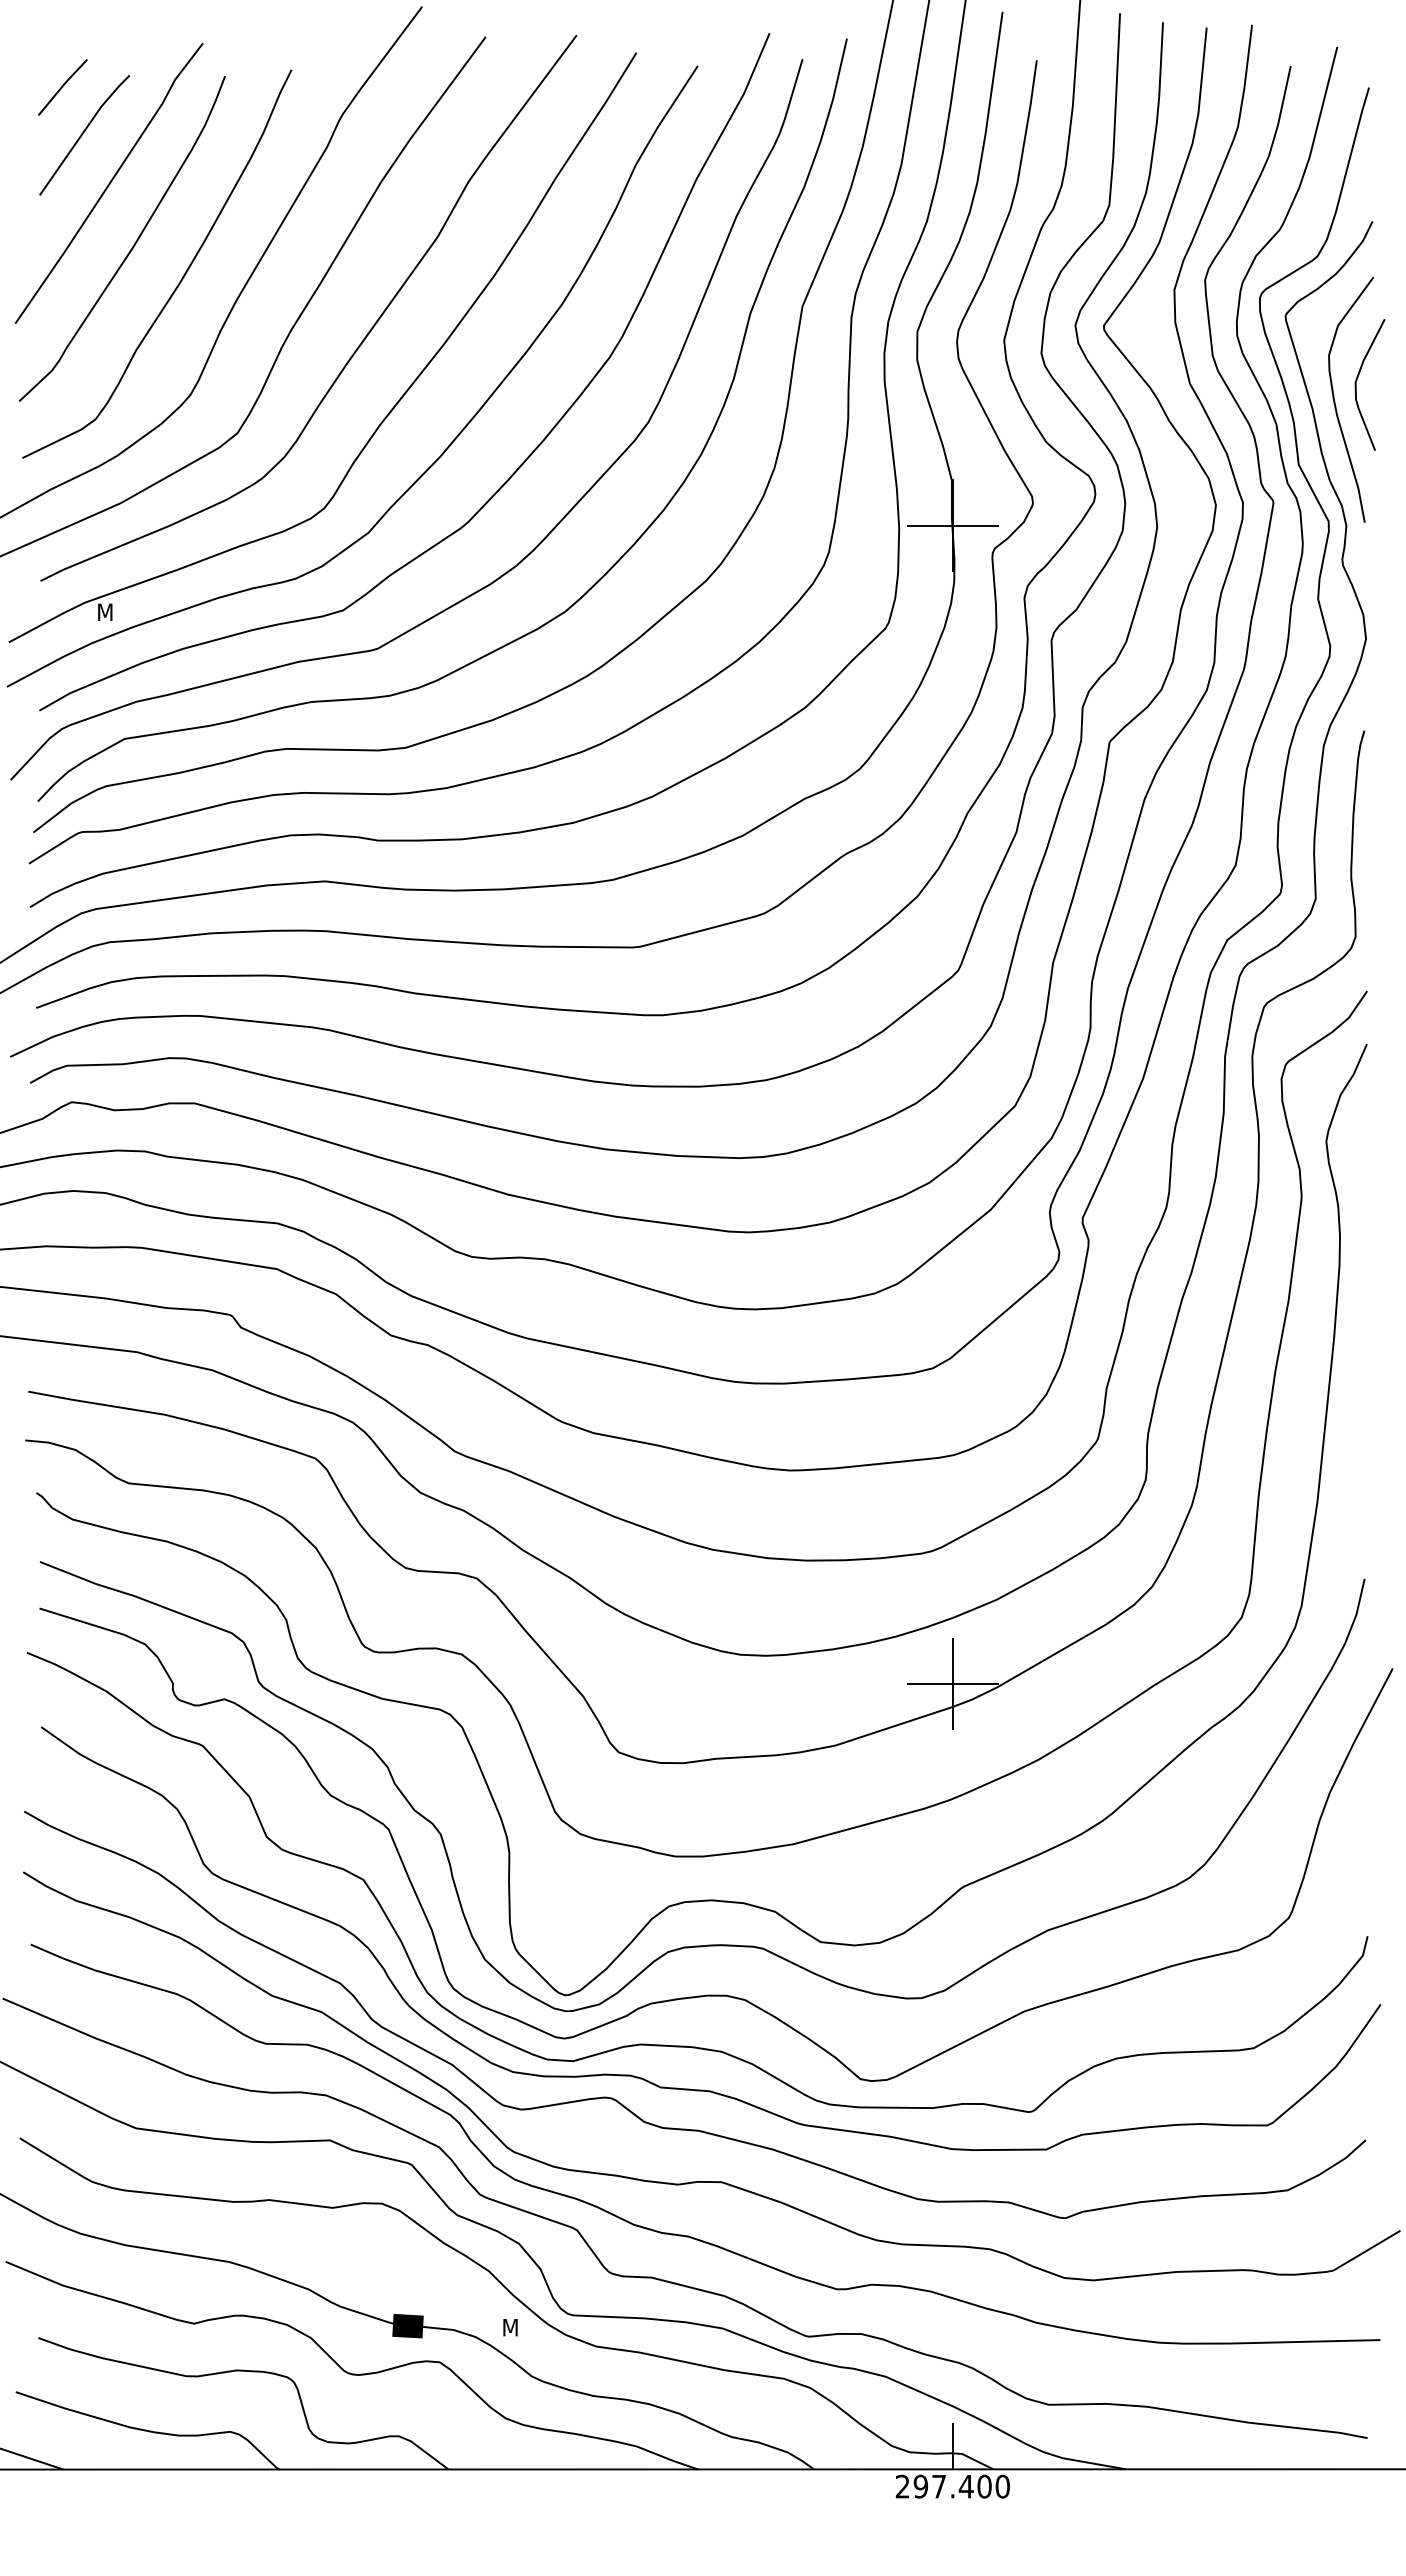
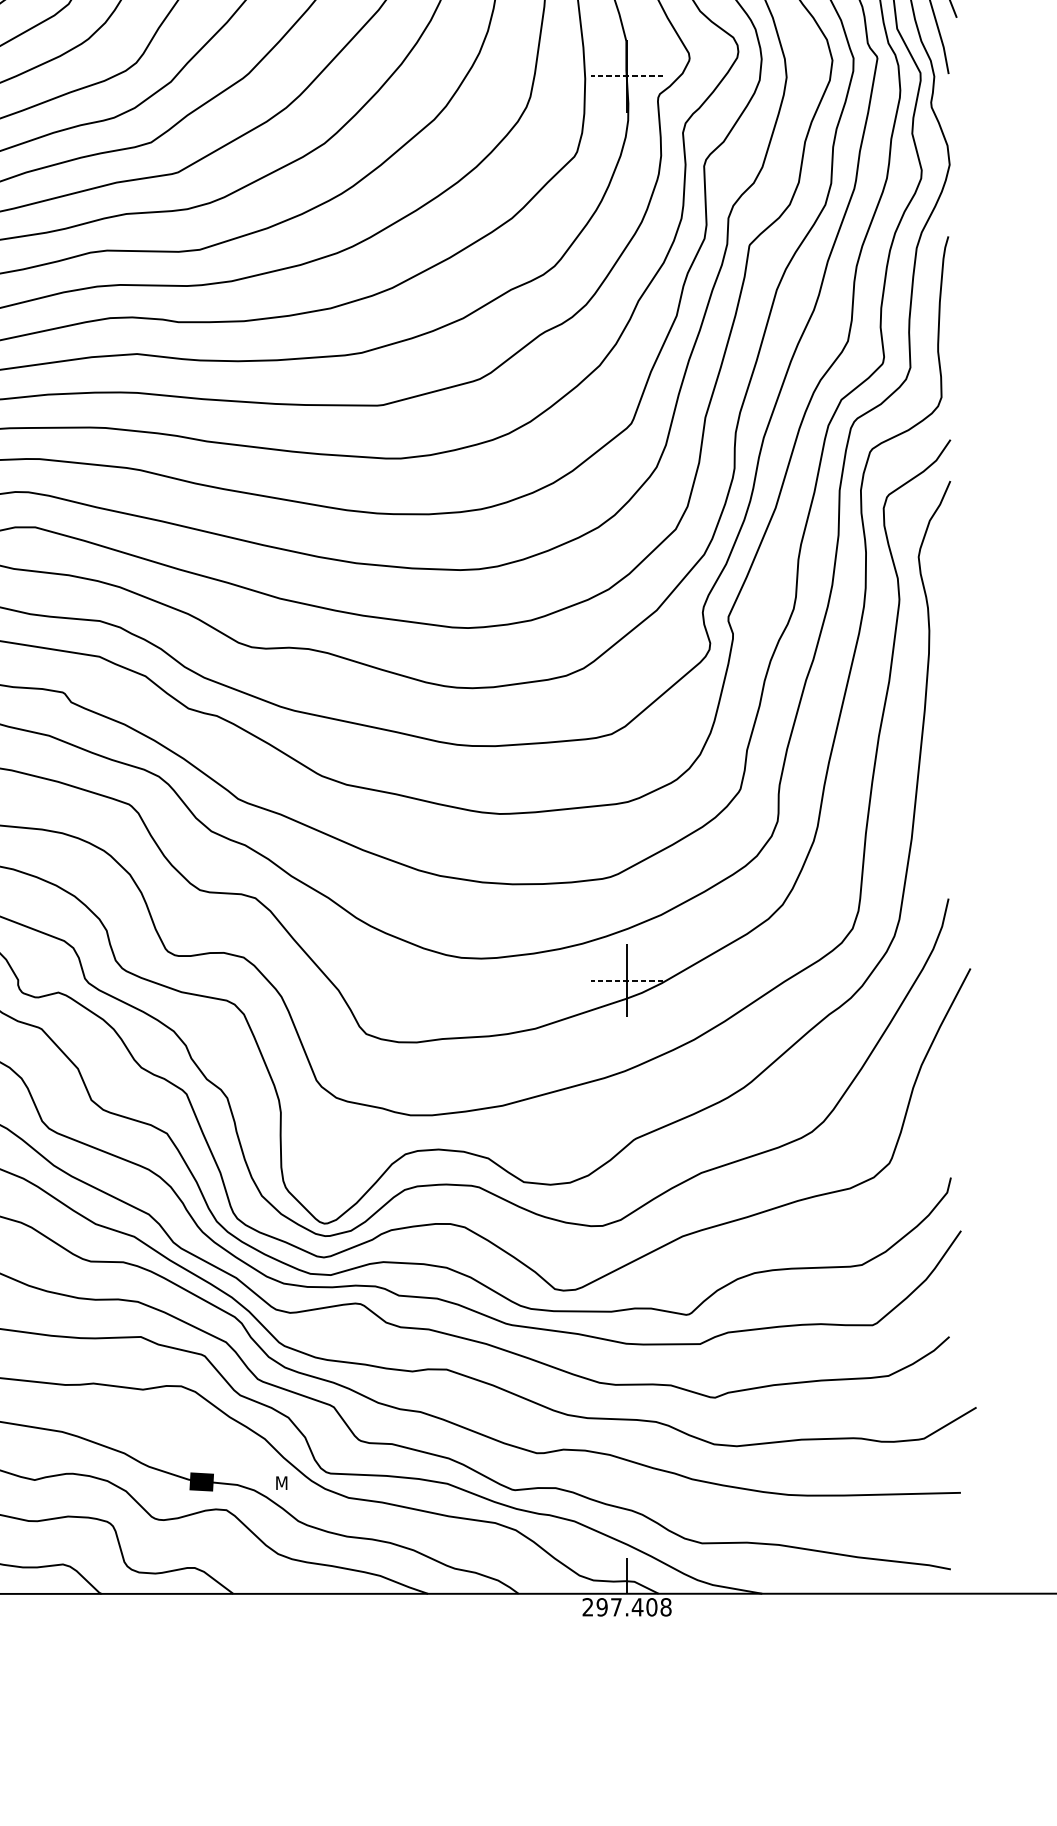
line: (952, 525) -> (626, 76), solid -> dashed
line: (952, 1683) -> (626, 980), solid -> dashed
text: (1002, 2486) -> (665, 1607), 297.400 -> 297.408

